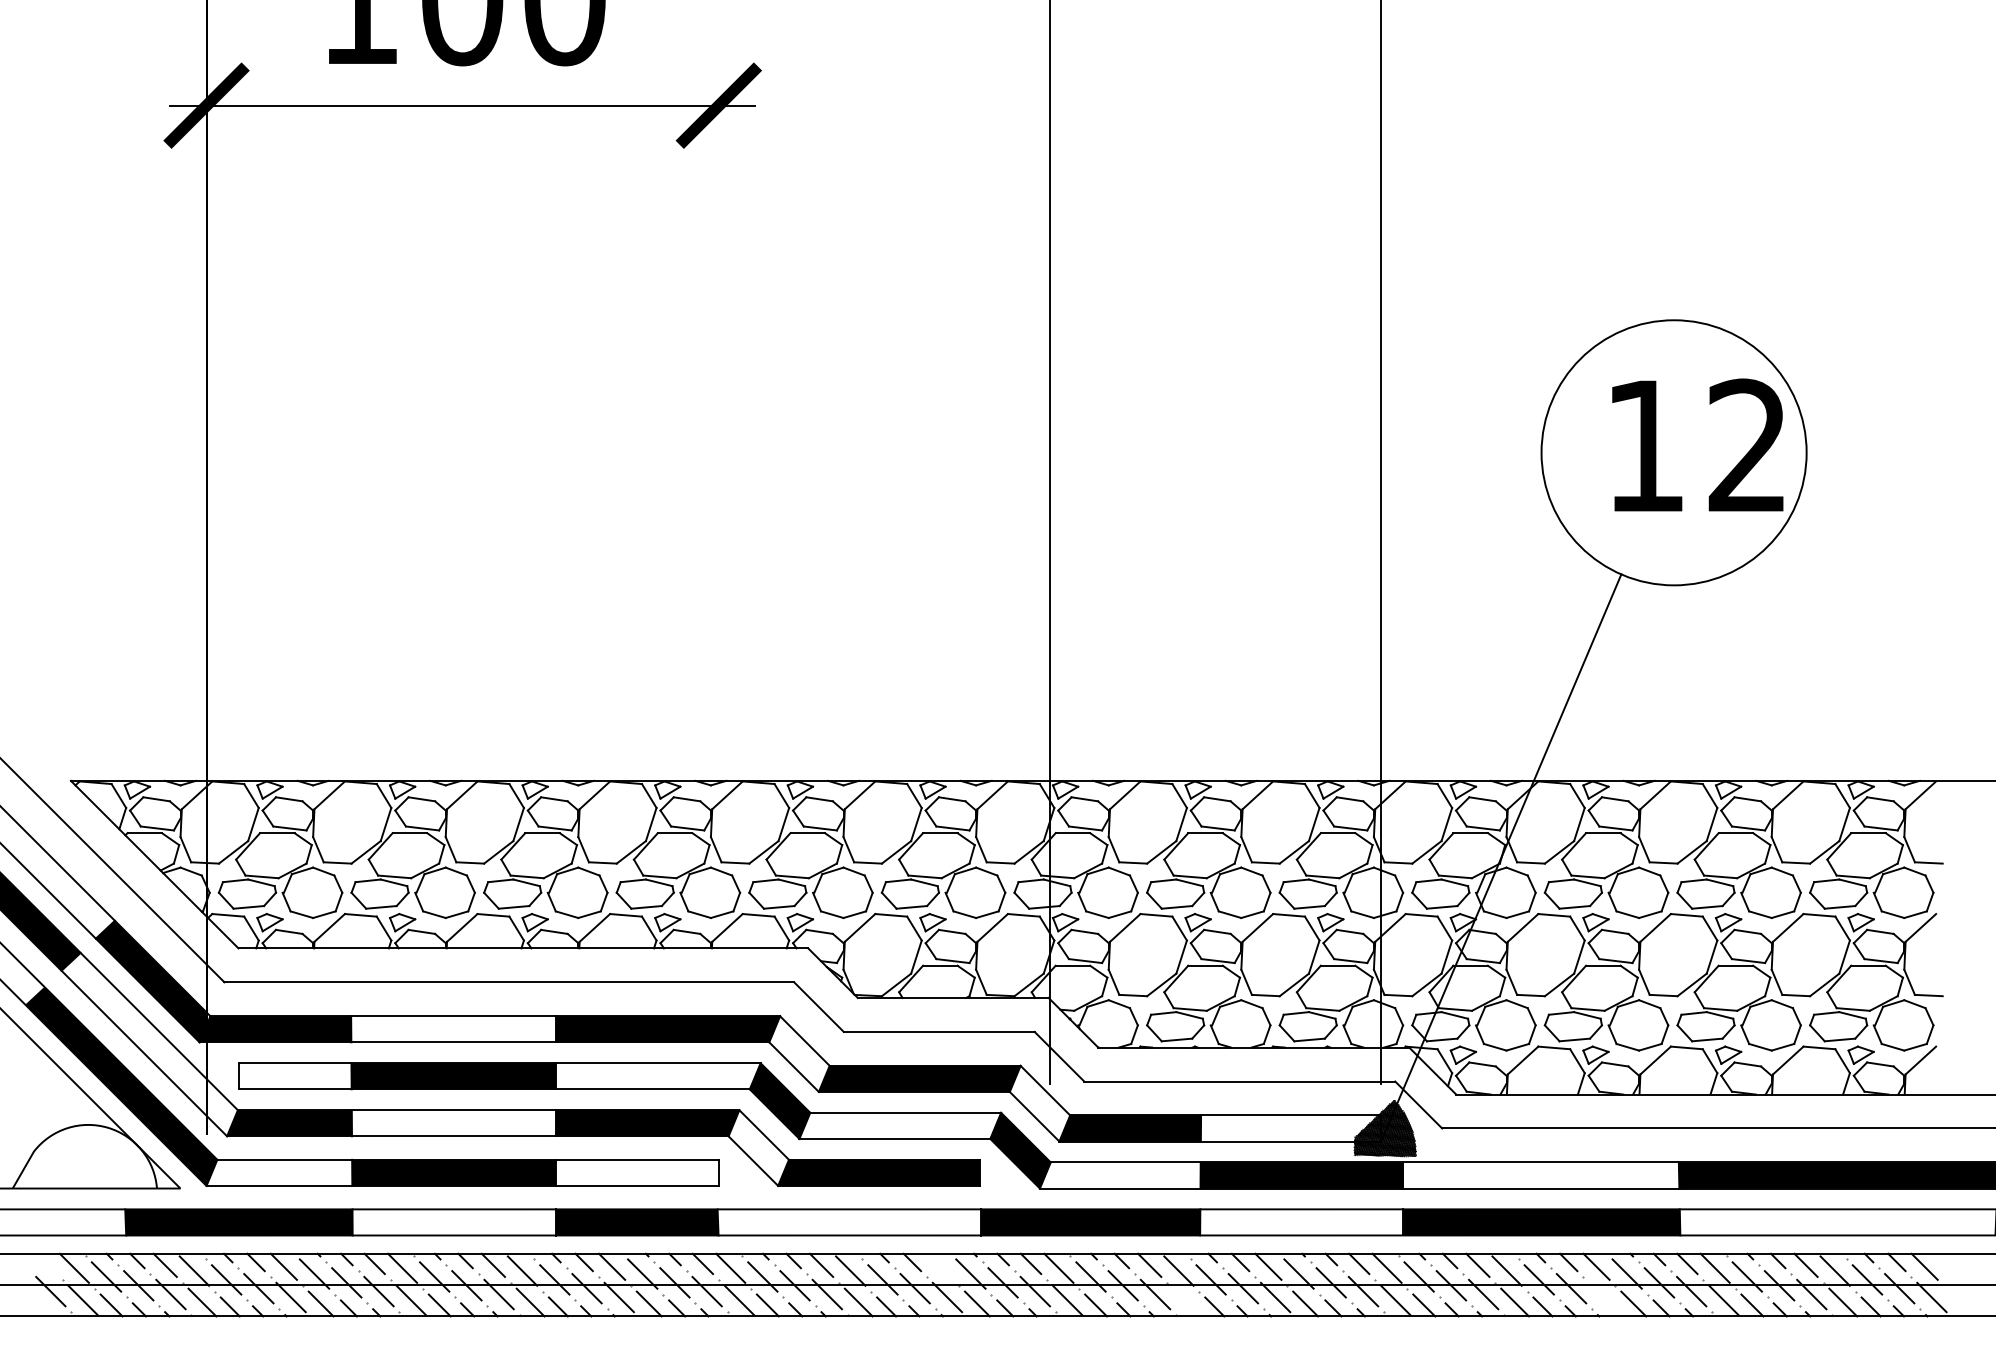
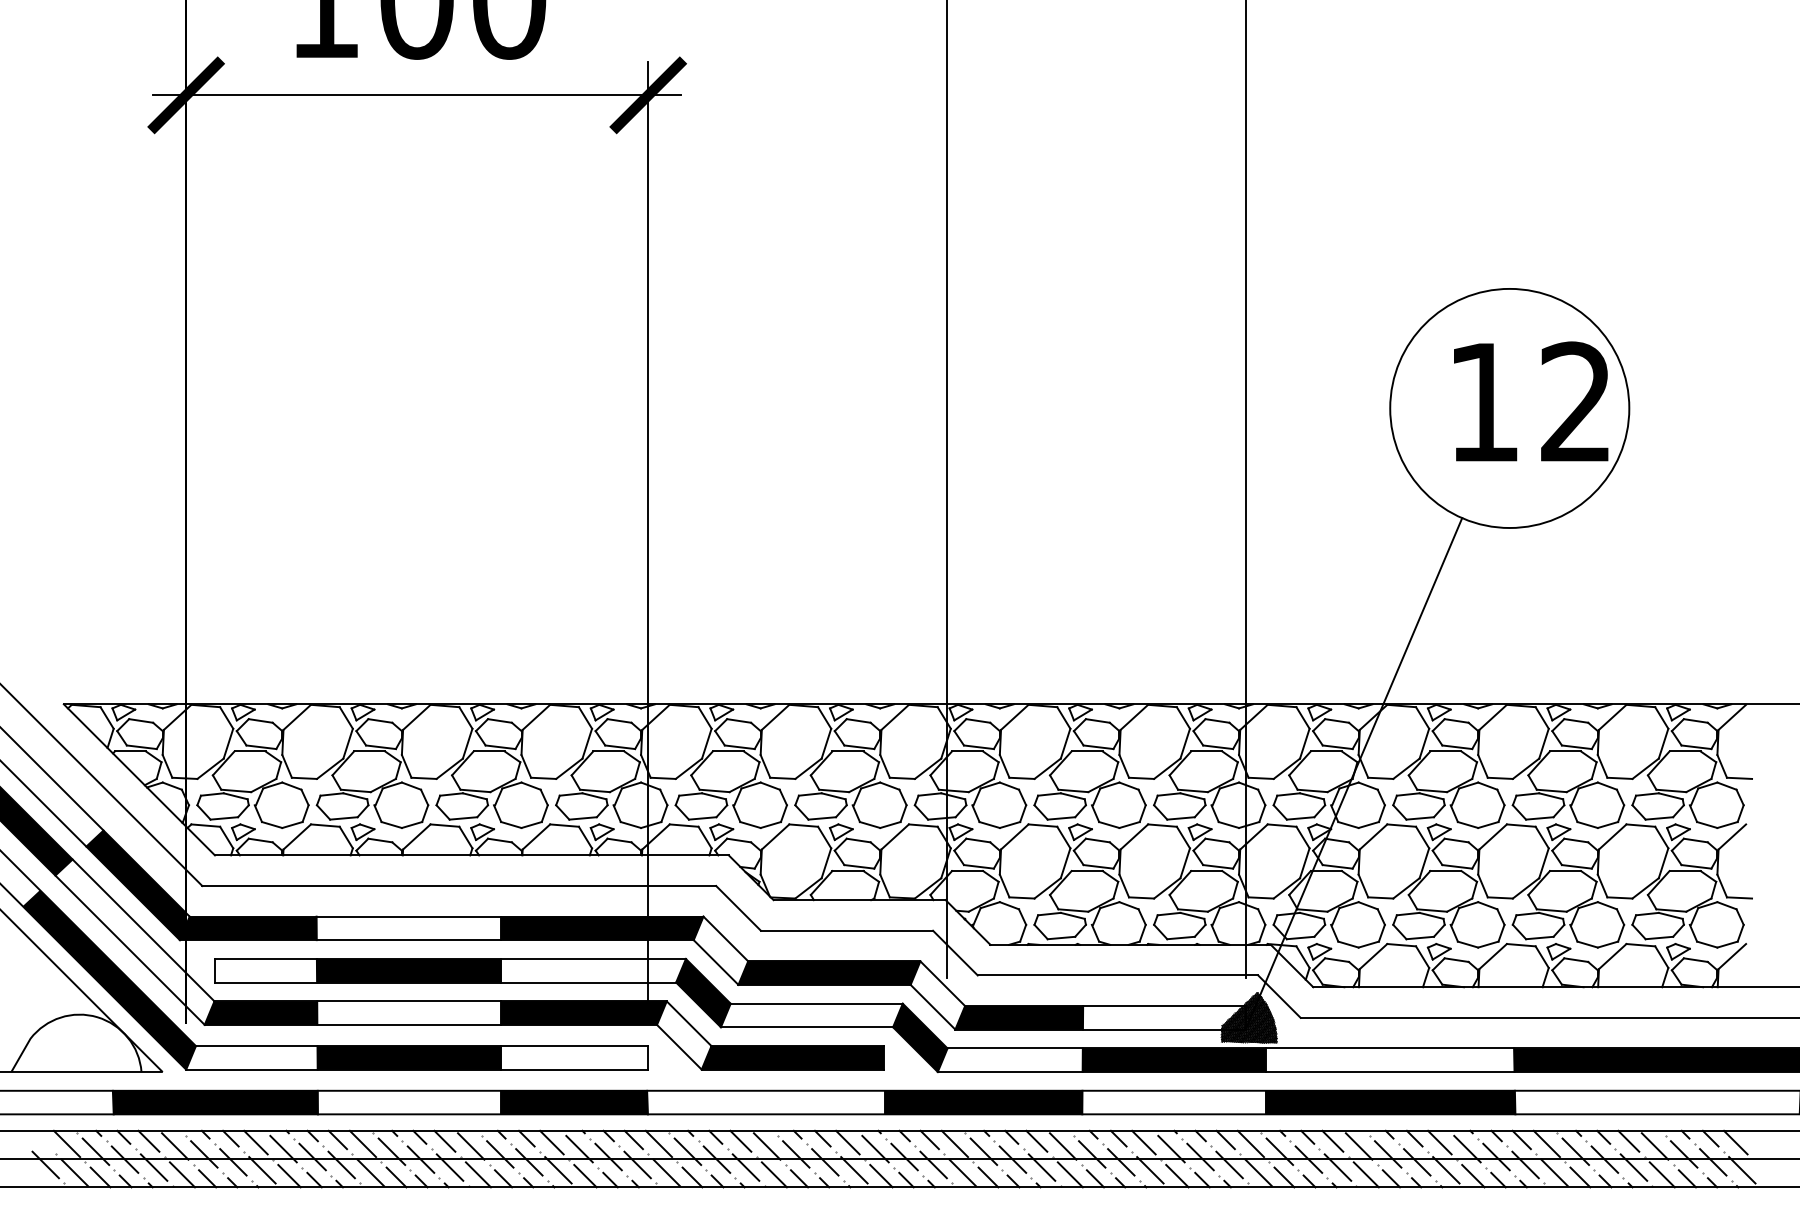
line: (718, 601) -> (647, 542), added
line: (940, 1266) -> (848, 1142), added
line: (1603, 1297) -> (1446, 1170), added
line: (1186, 1302) -> (1070, 1174), added

